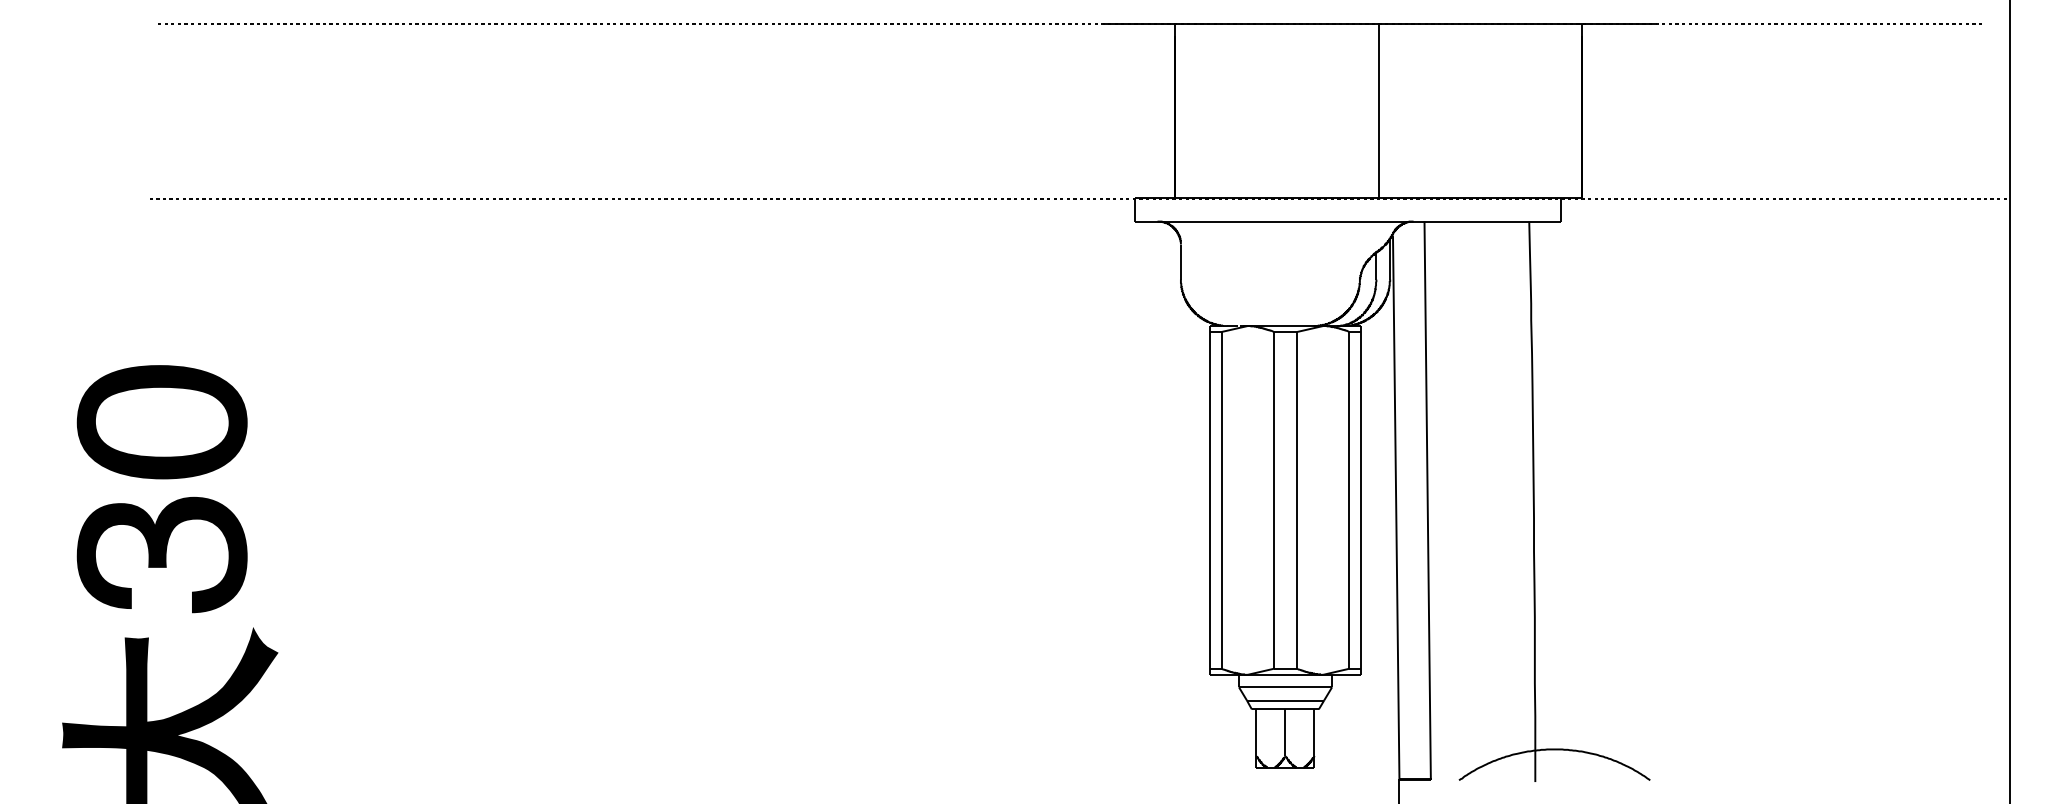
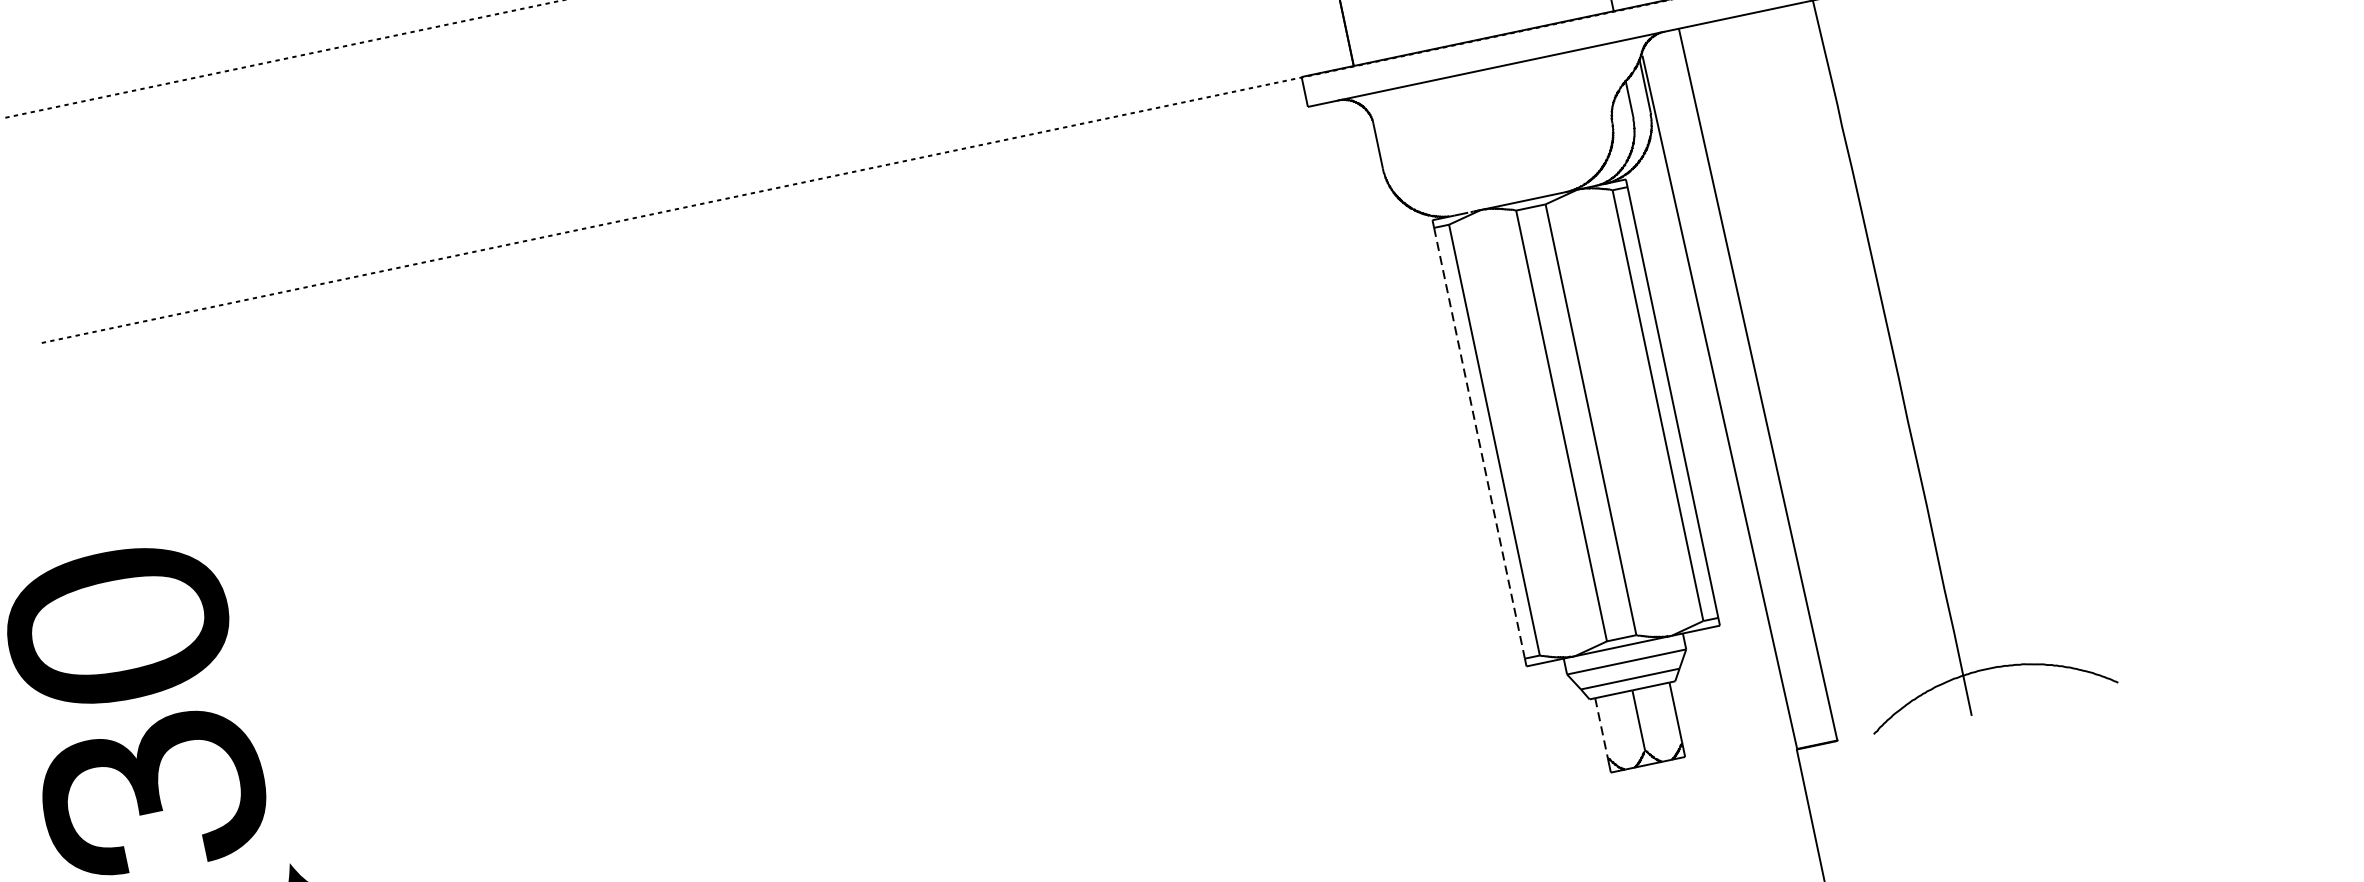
line: (1209, 500) -> (1479, 443), solid -> dashed
line: (1256, 733) -> (1601, 728), solid -> dashed

